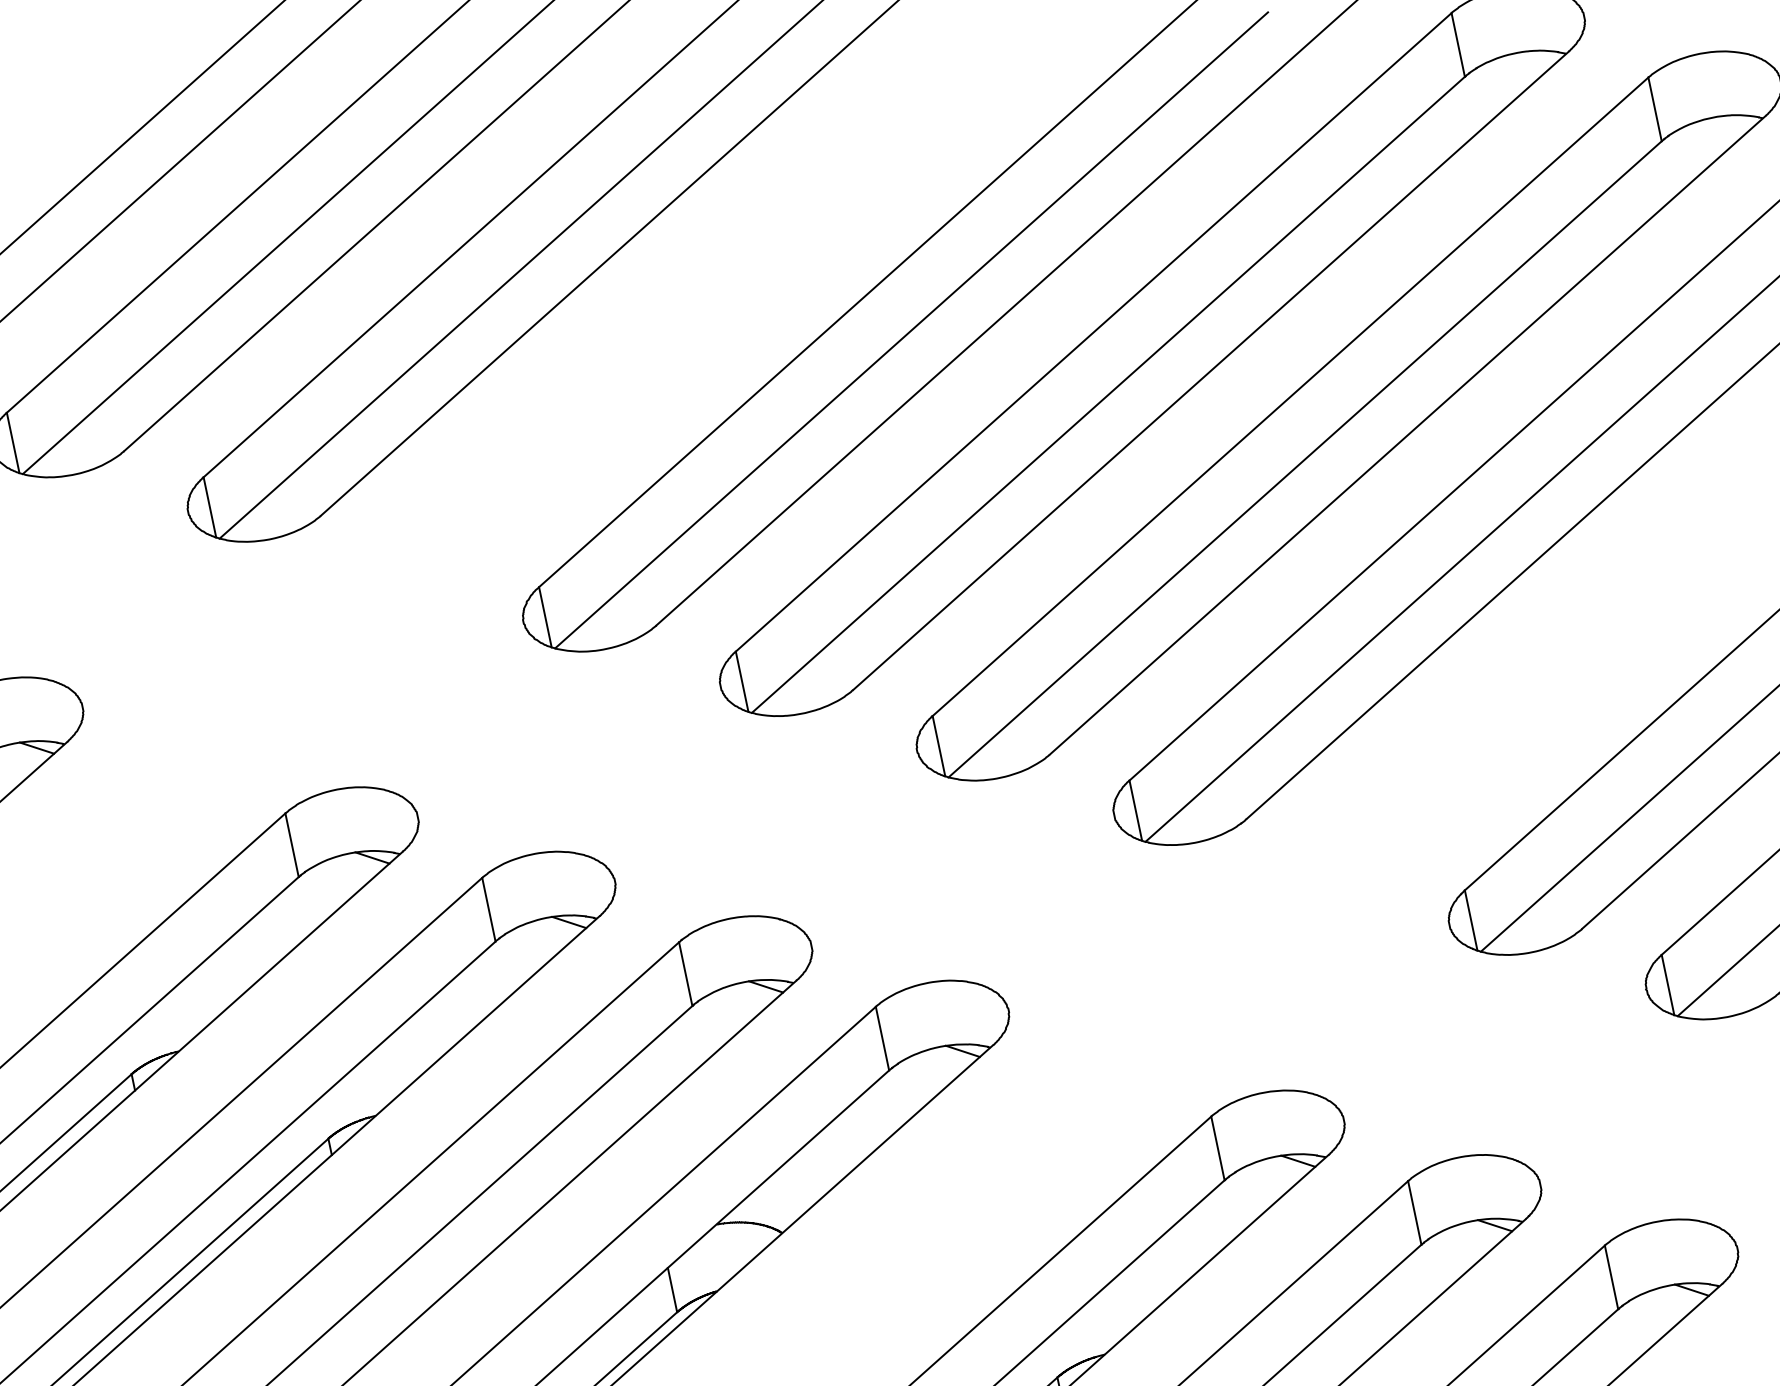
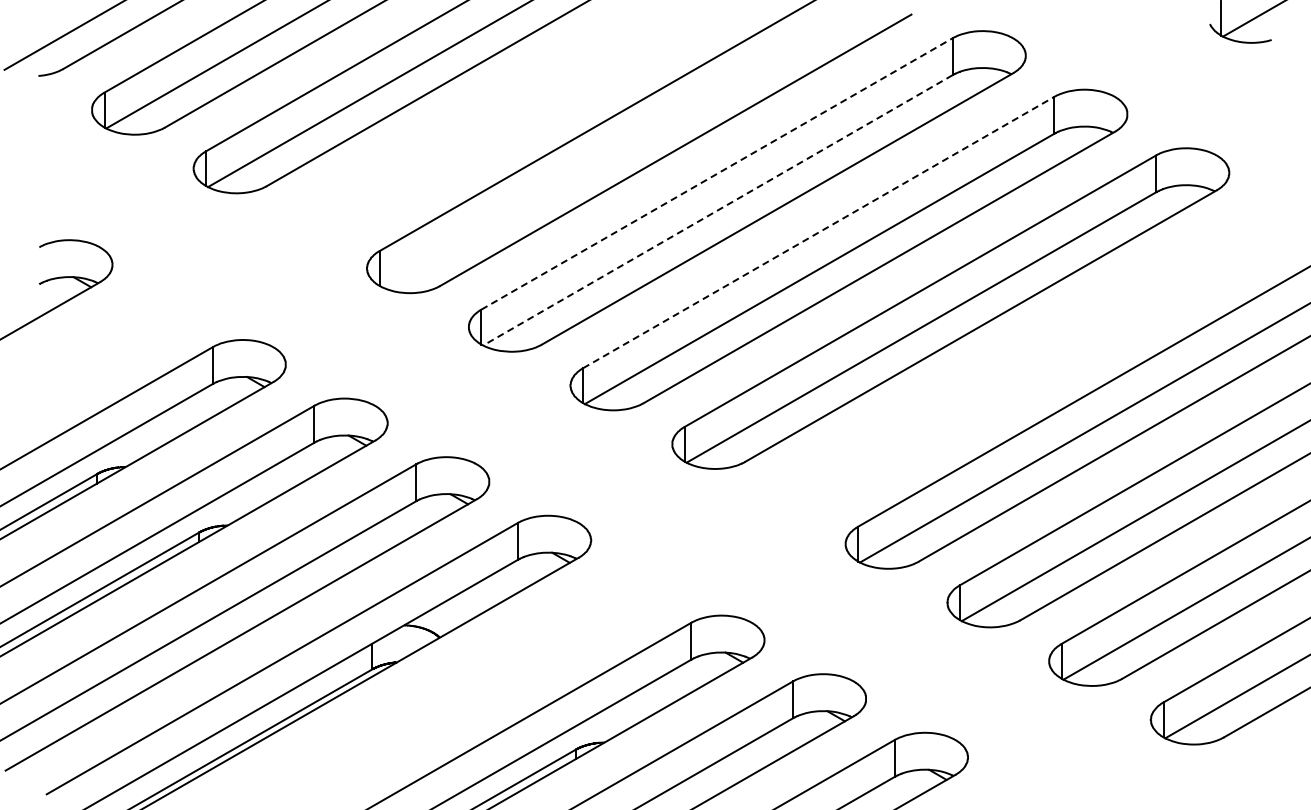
line: (910, 330) -> (615, 151), removed
line: (1092, 331) -> (716, 173), solid -> dashed
line: (1107, 395) -> (717, 210), solid -> dashed
line: (1290, 396) -> (818, 232), solid -> dashed

